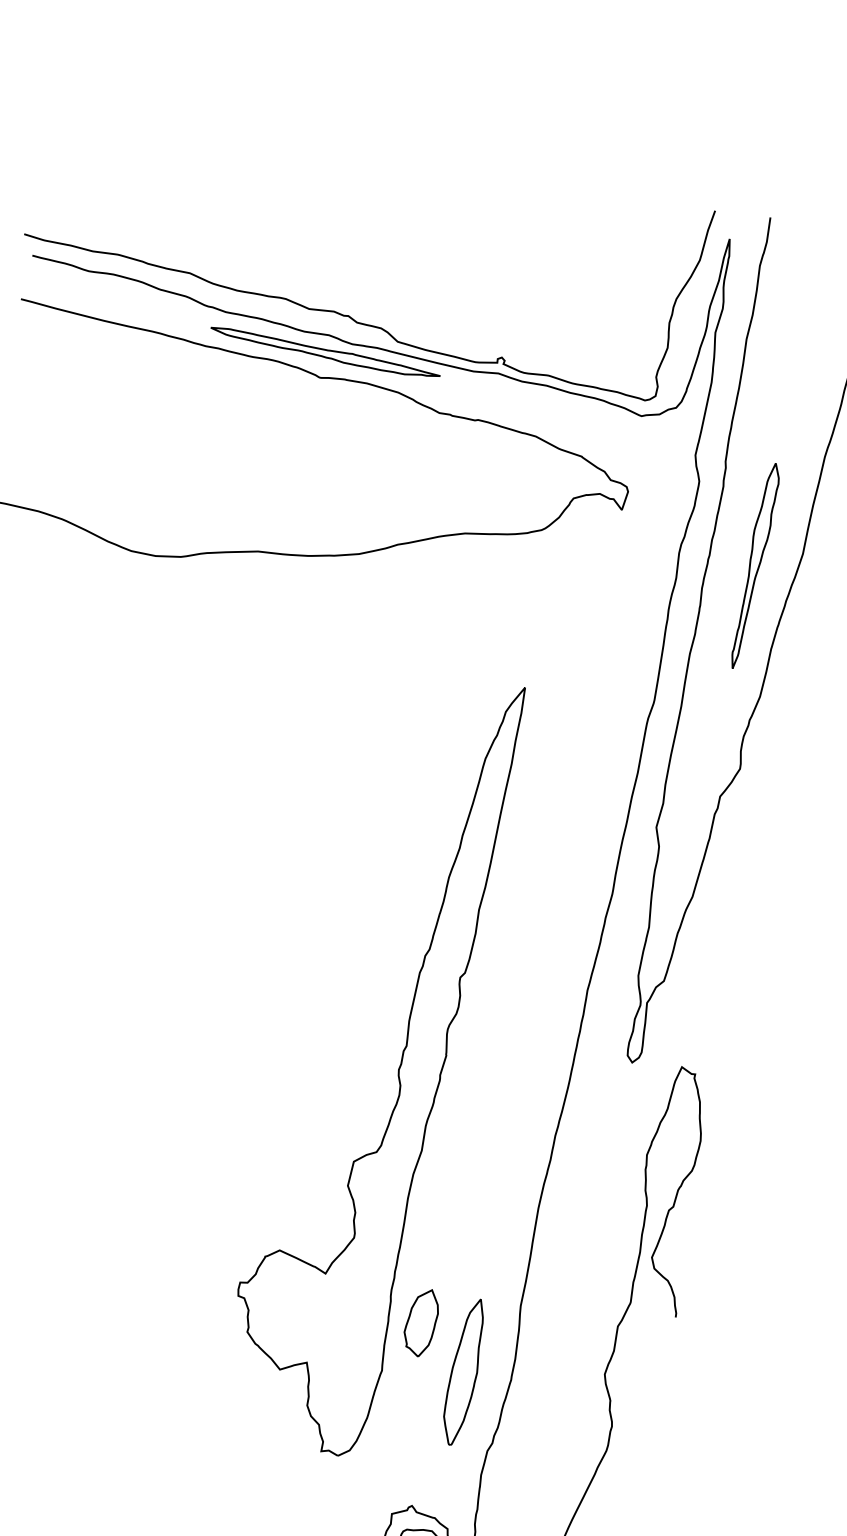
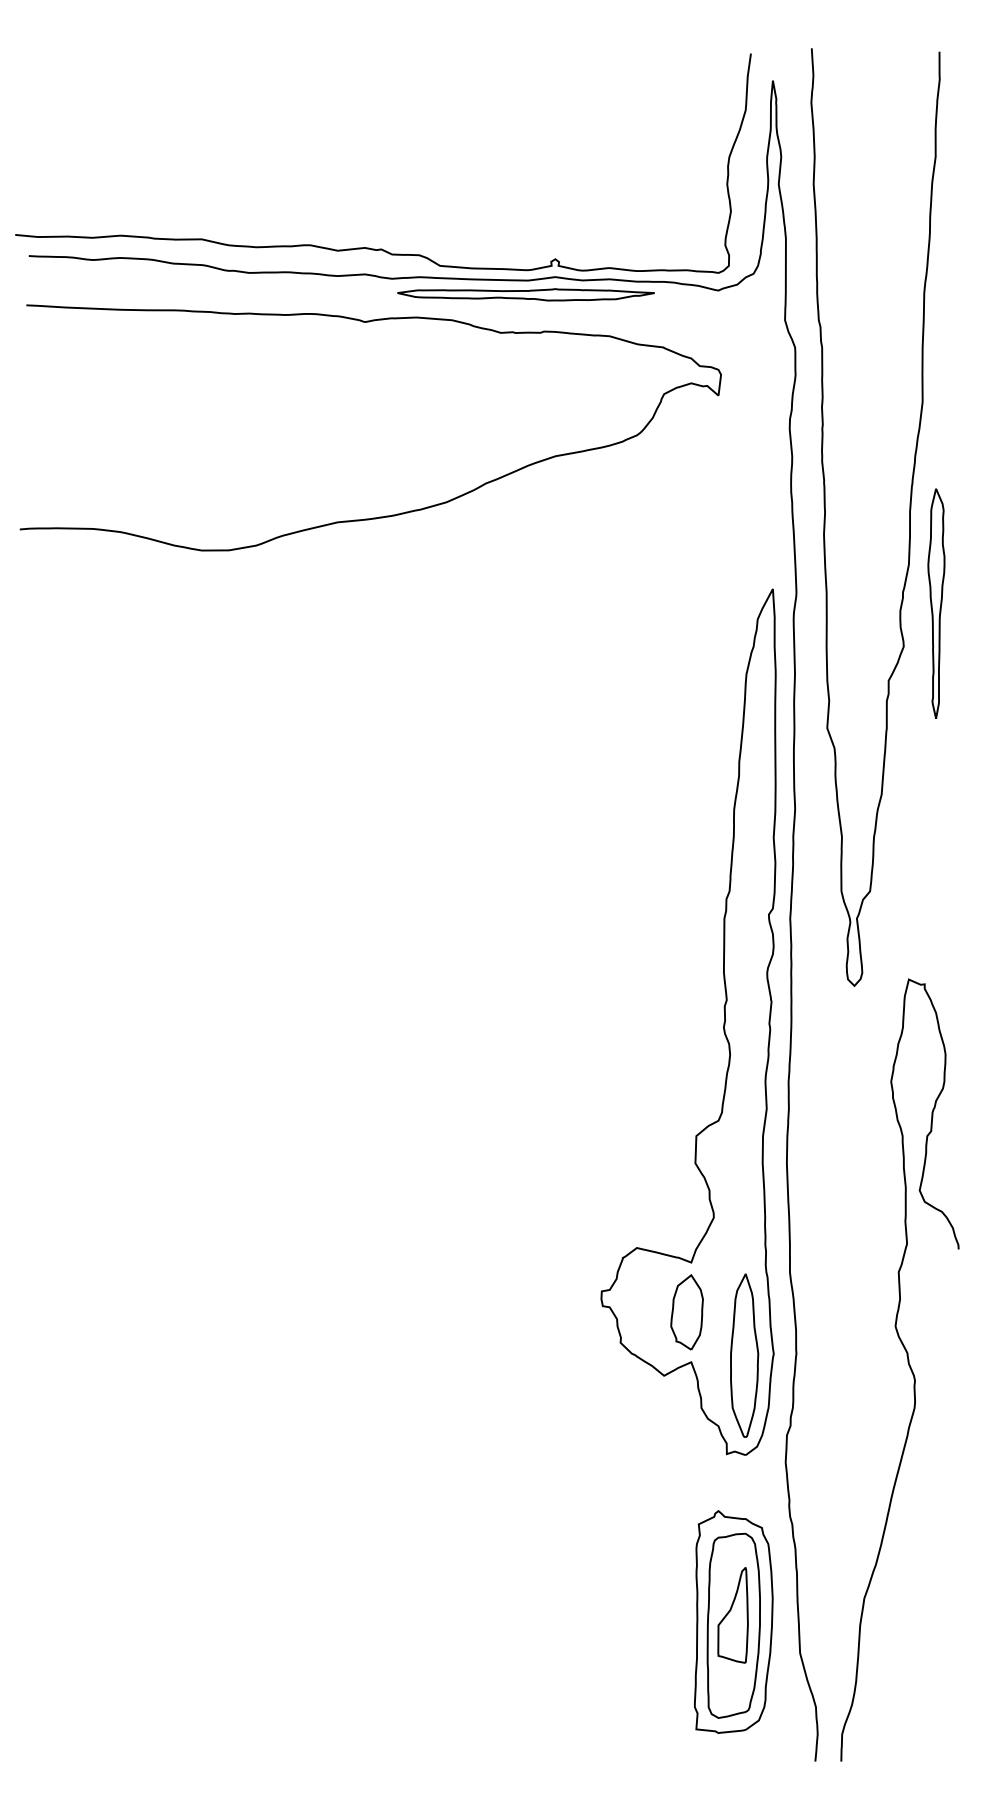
part: (324, 353) -> (525, 294), moved
part: (754, 565) -> (936, 603), moved
part: (399, 1065) -> (723, 1022), moved

